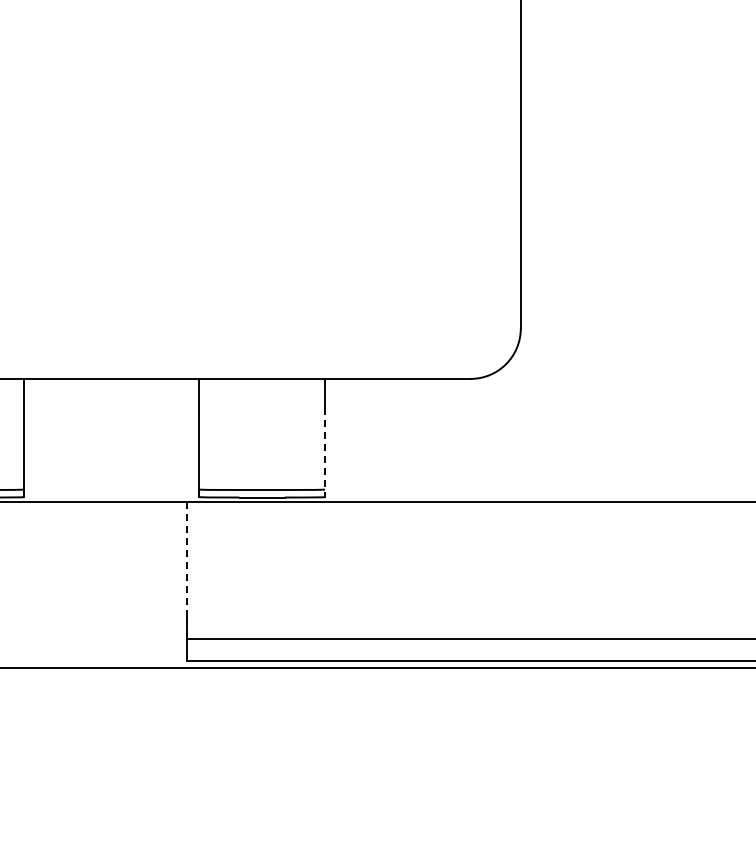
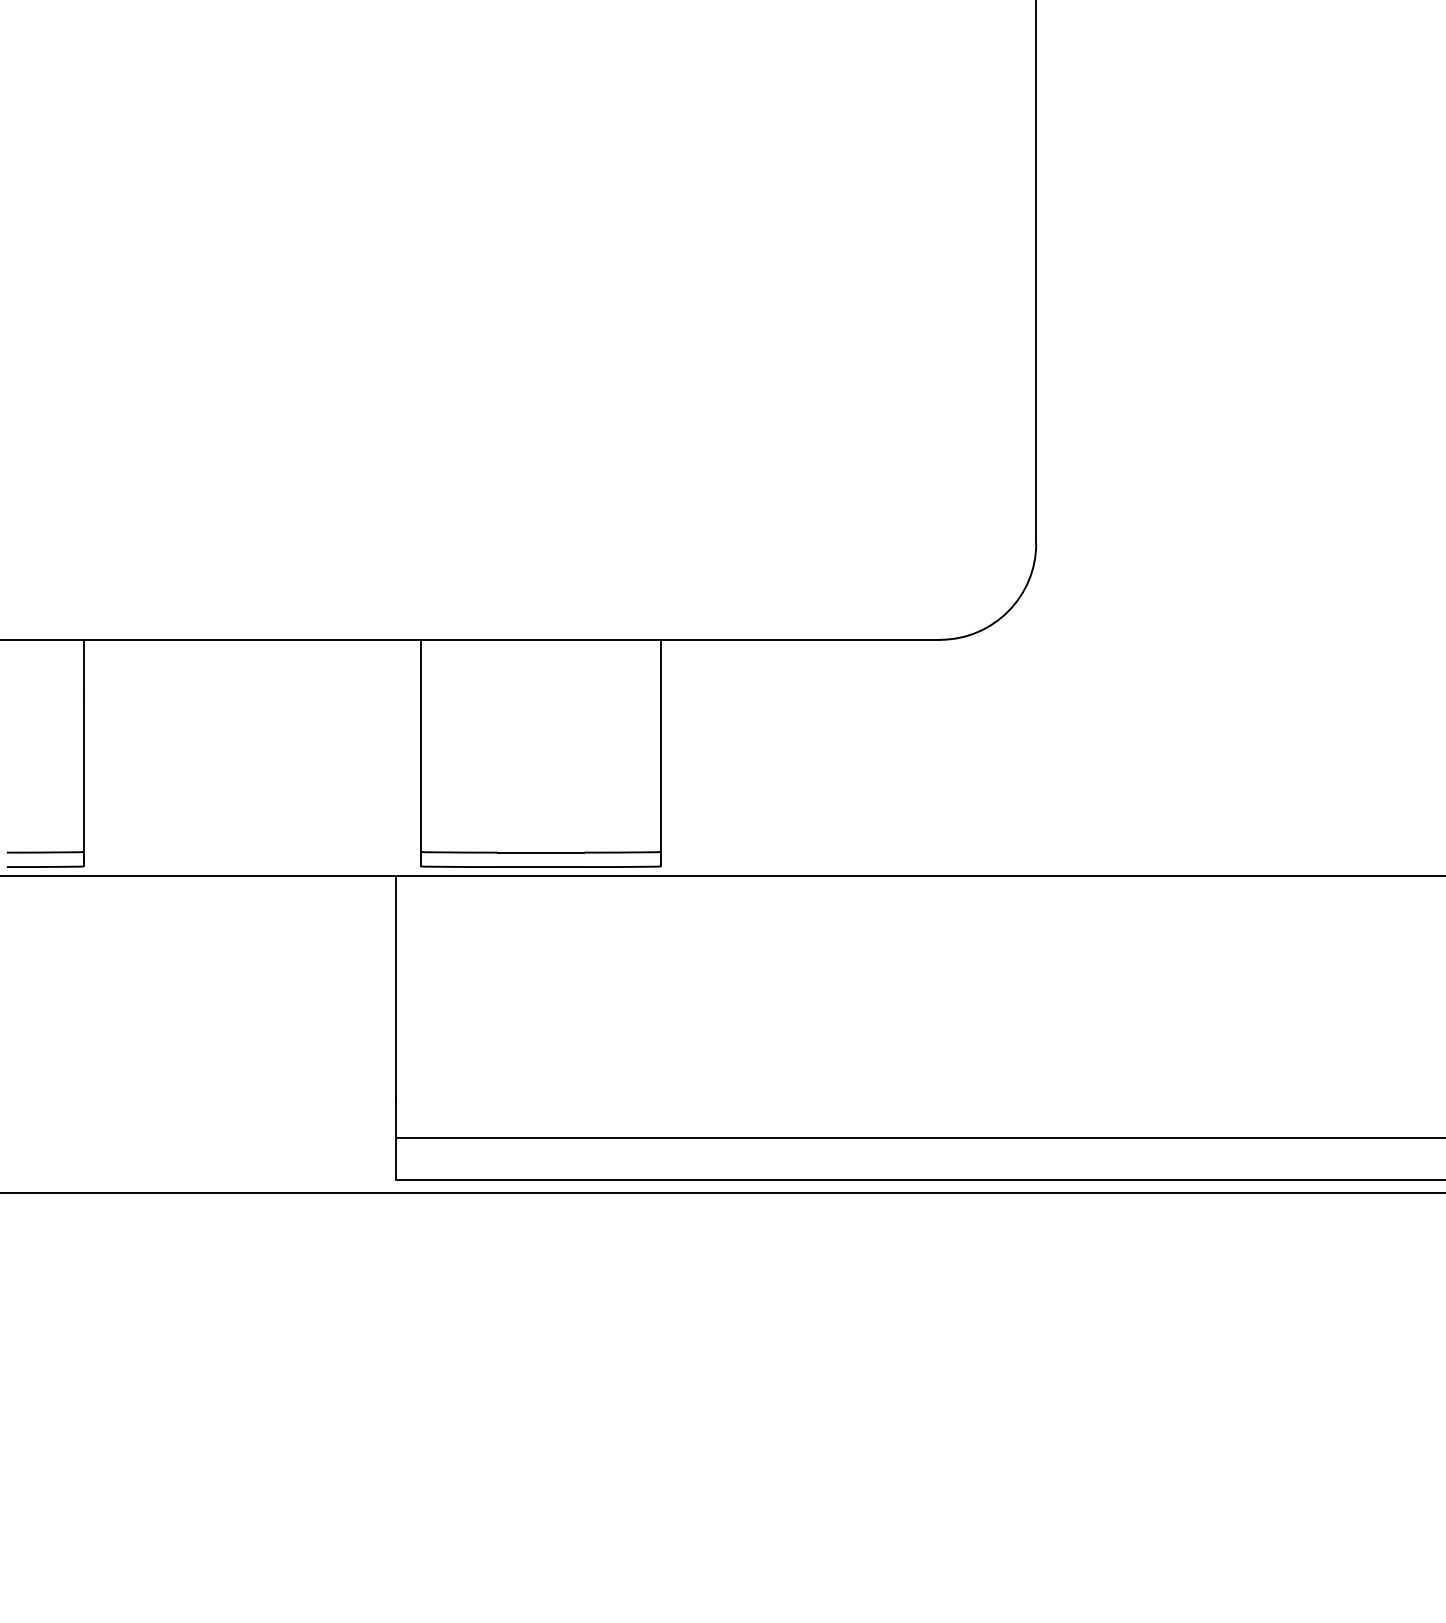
line: (324, 450) -> (660, 776), dashed -> solid
line: (186, 559) -> (395, 985), dashed -> solid

